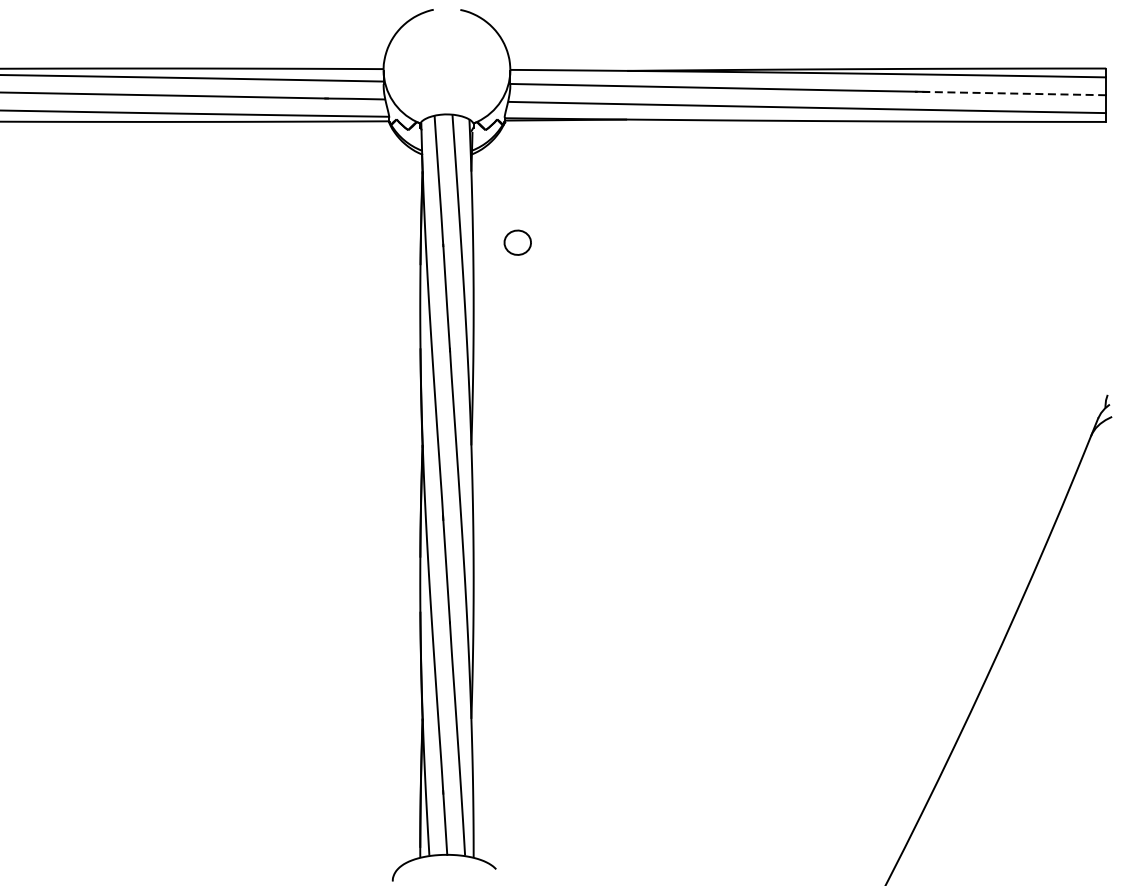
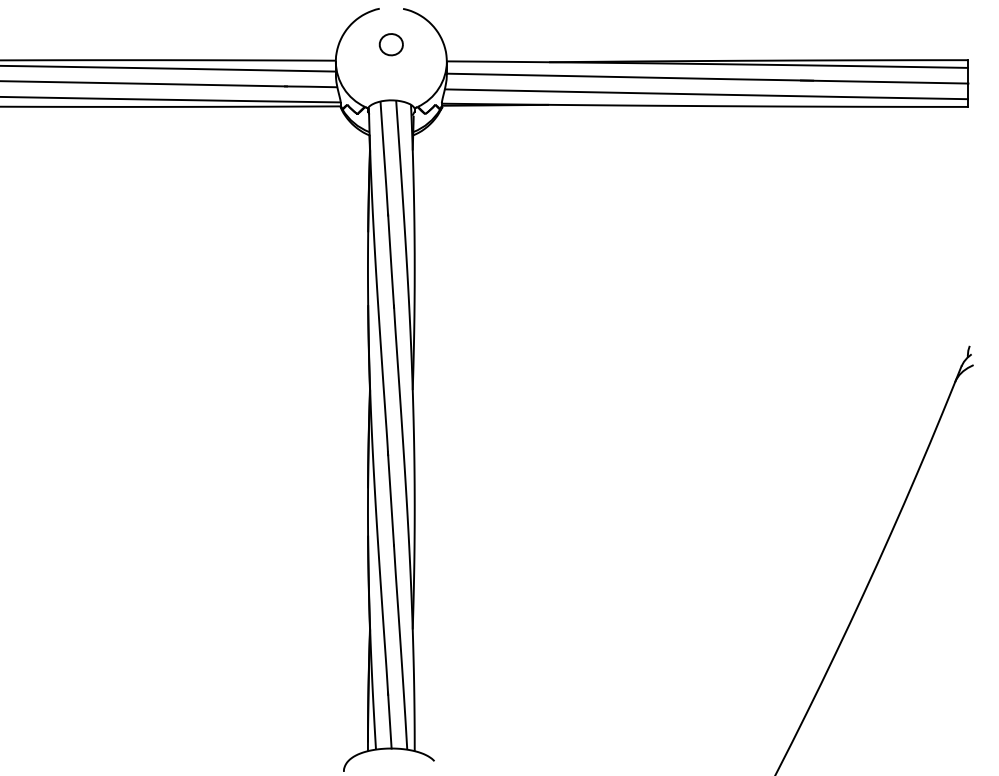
line: (1010, 94) -> (884, 82), dashed -> solid
part: (516, 242) -> (390, 44), moved

